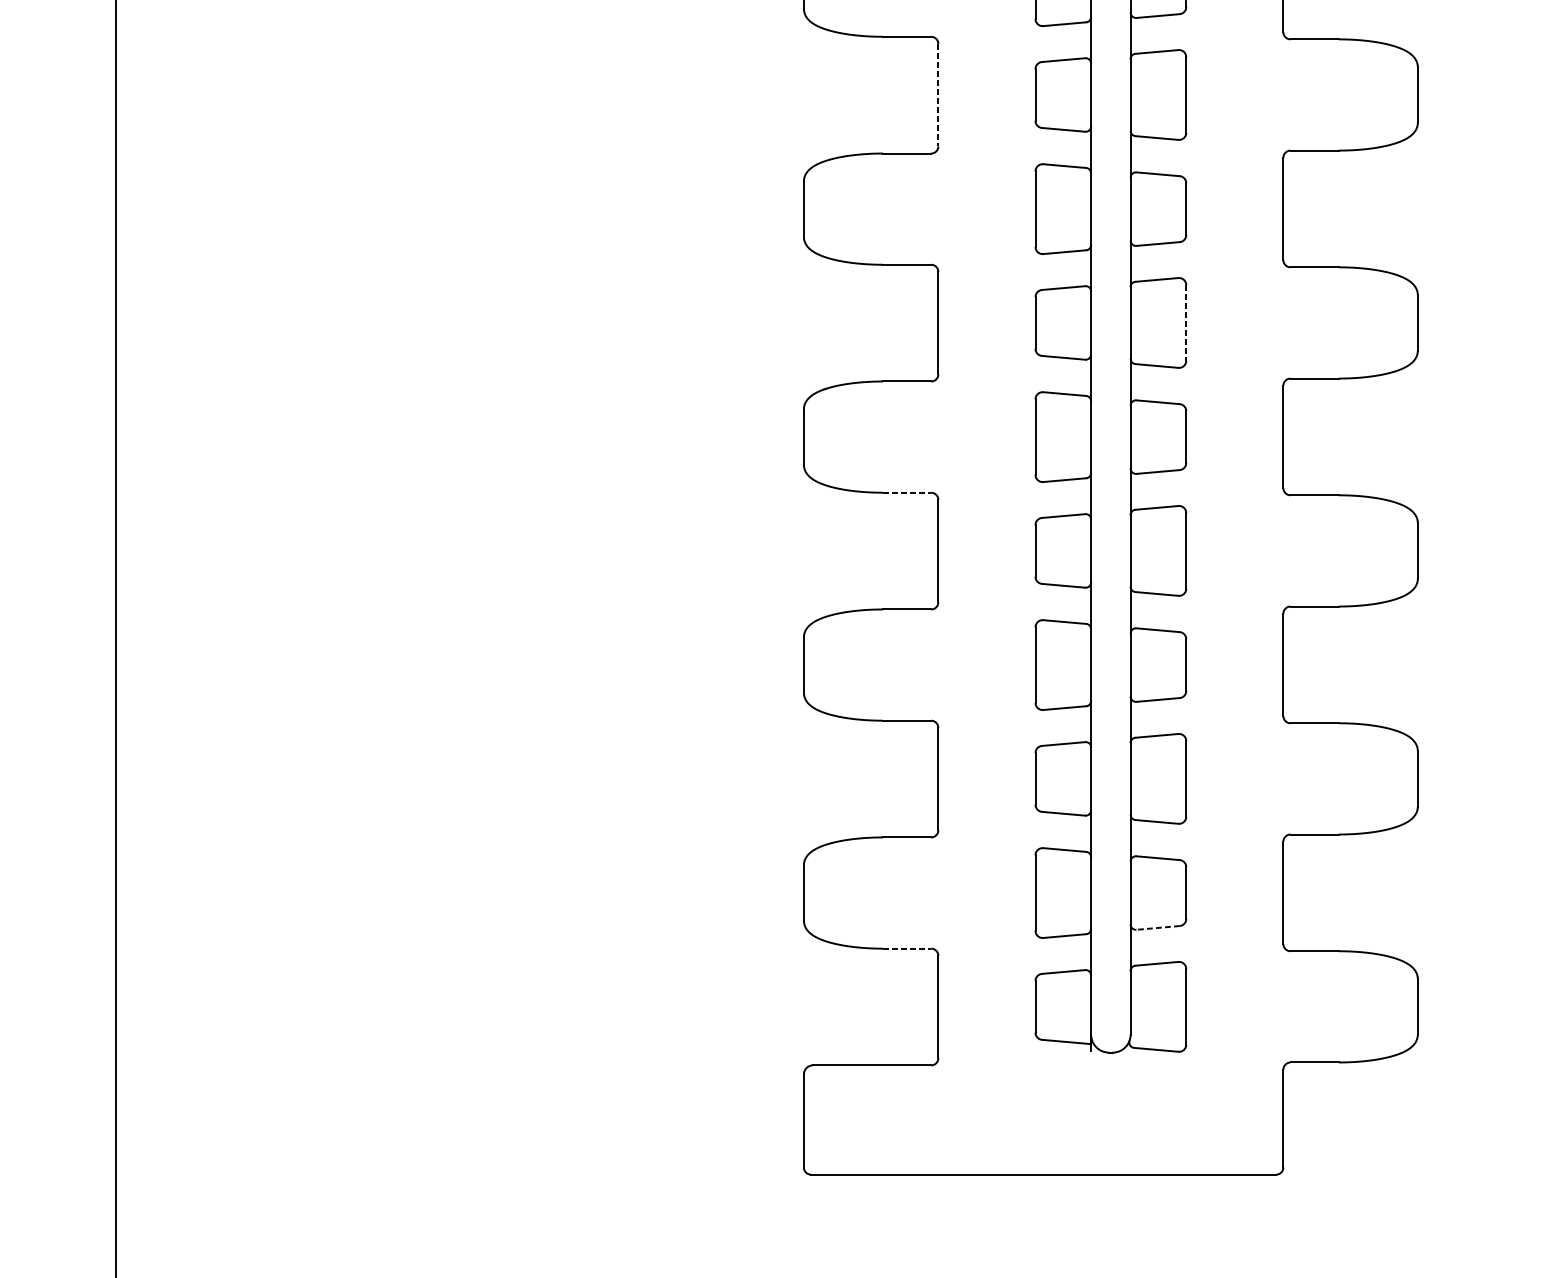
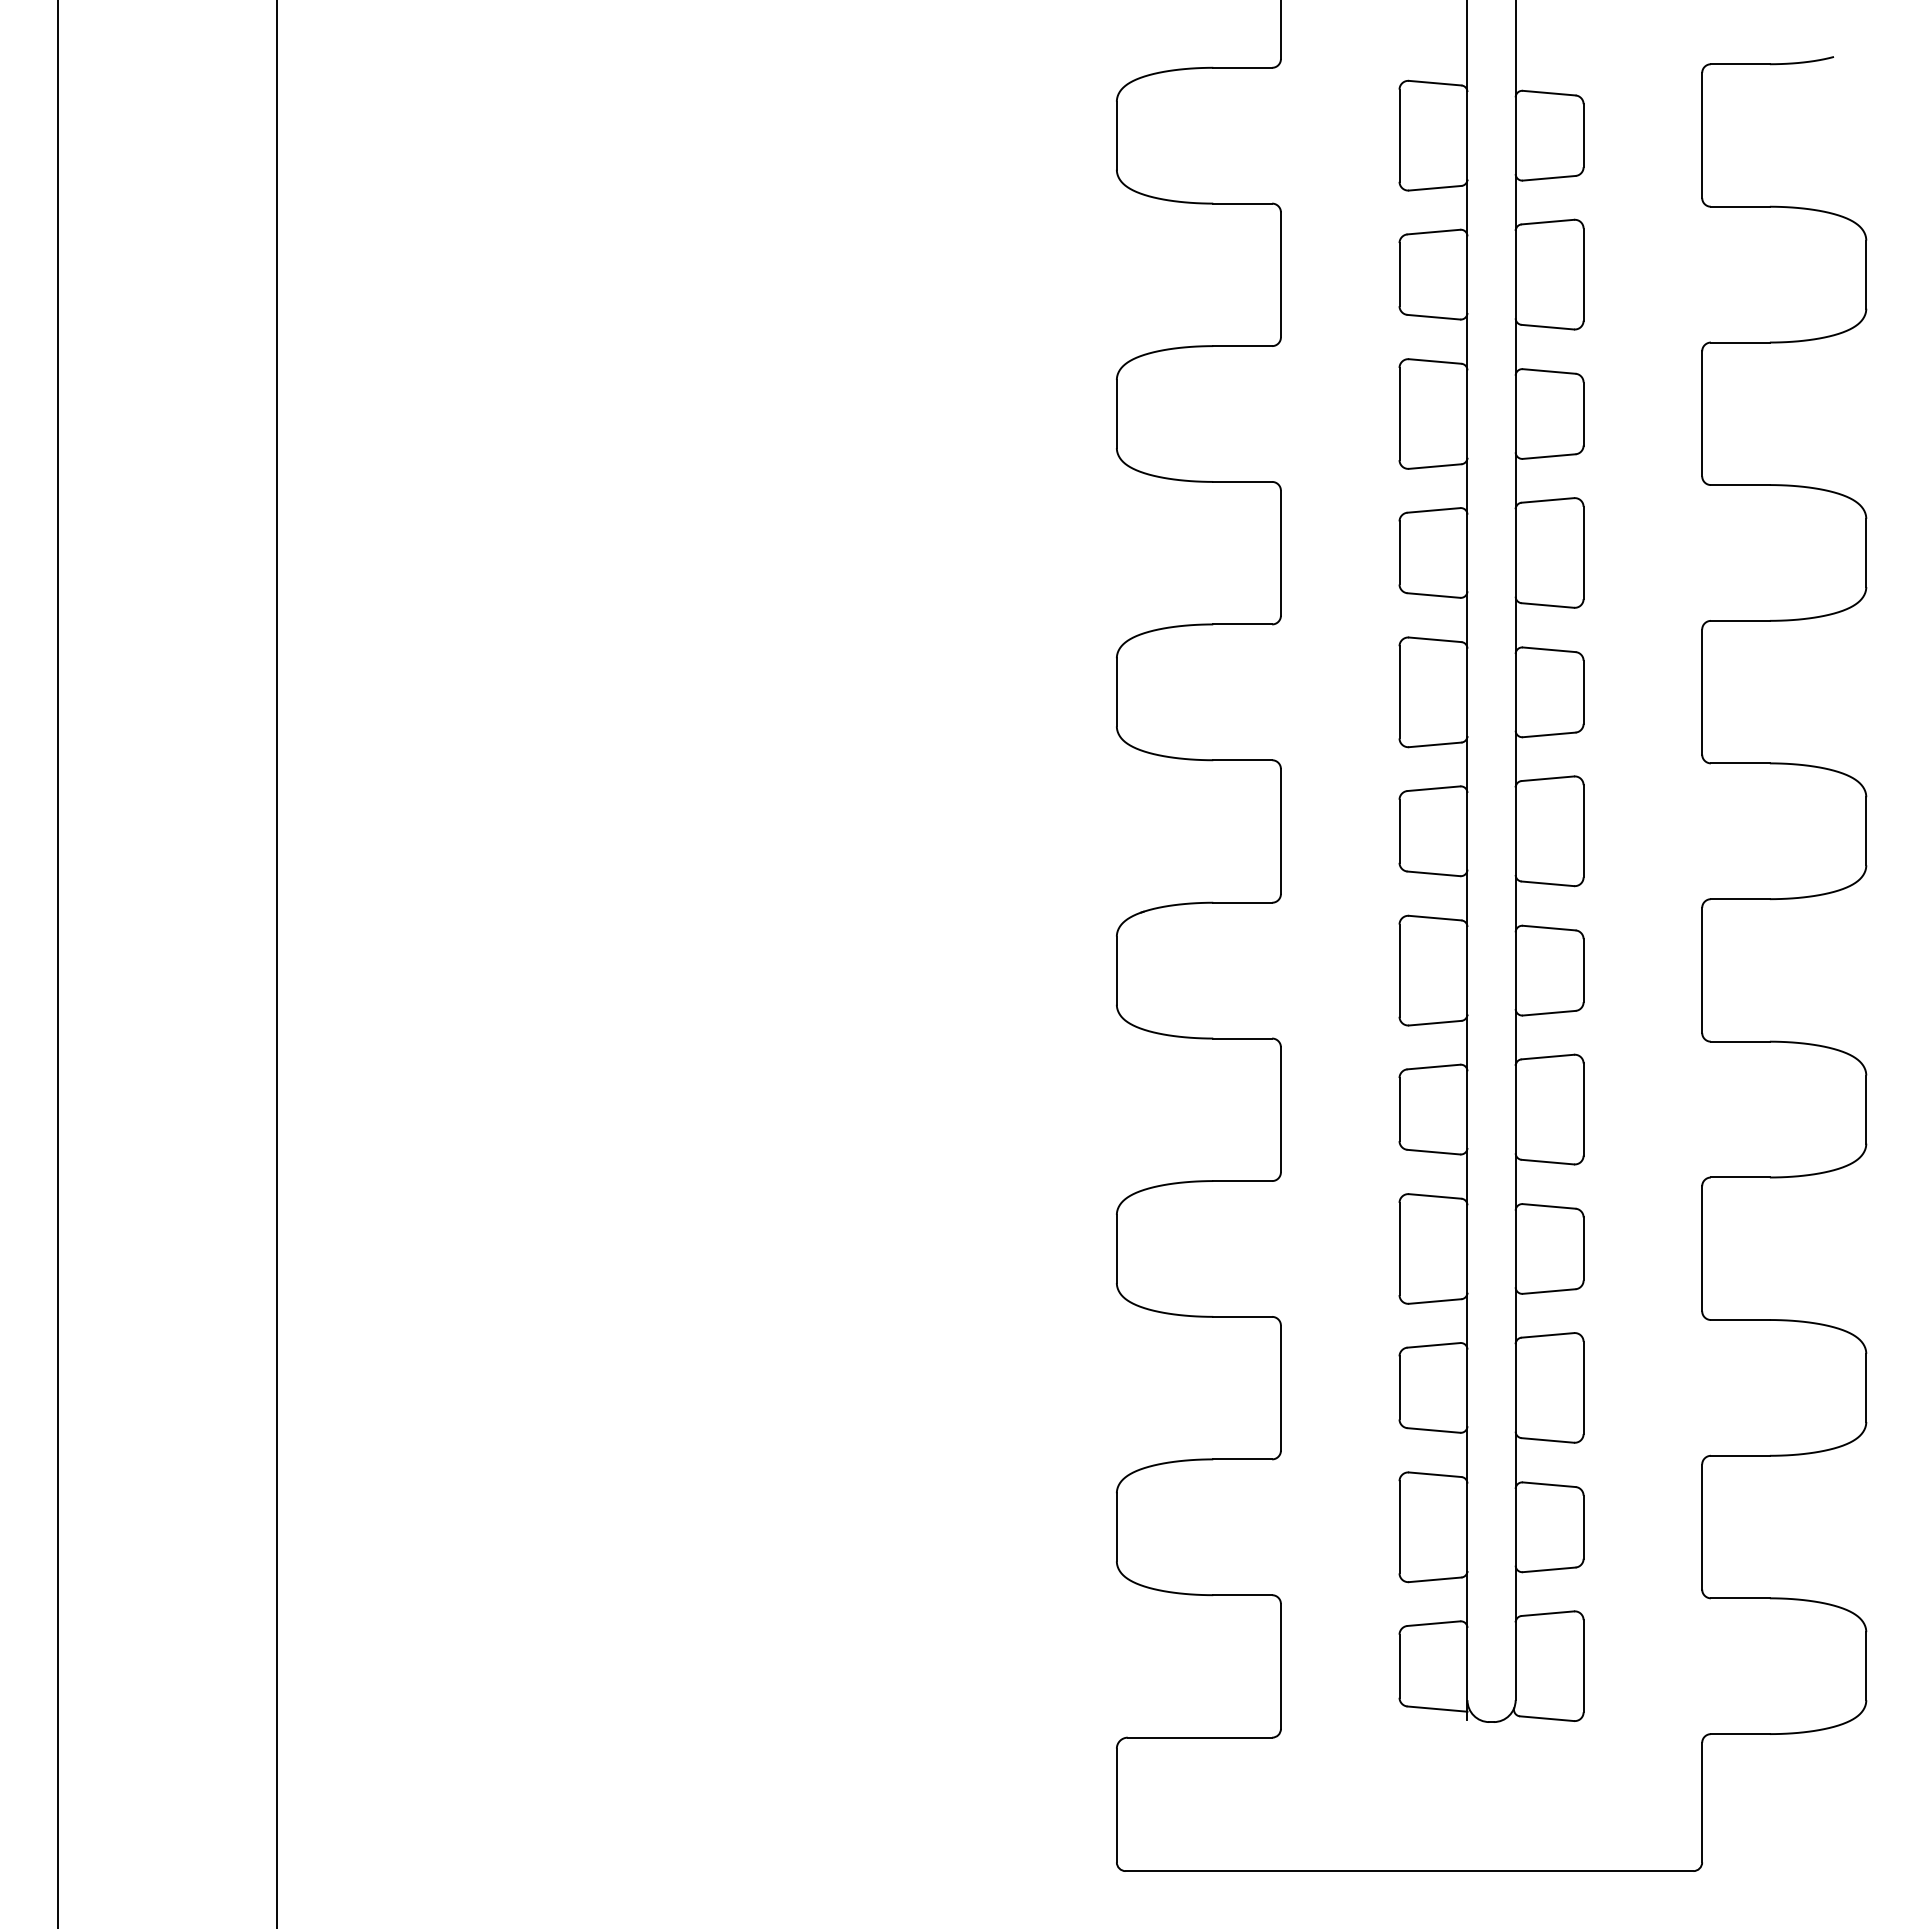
line: (937, 95) -> (1280, 553), dashed -> solid
line: (1186, 323) -> (1583, 831), dashed -> solid
line: (907, 492) -> (1243, 1038), dashed -> solid
line: (1157, 927) -> (1548, 1569), dashed -> solid
line: (907, 948) -> (1243, 1595), dashed -> solid

